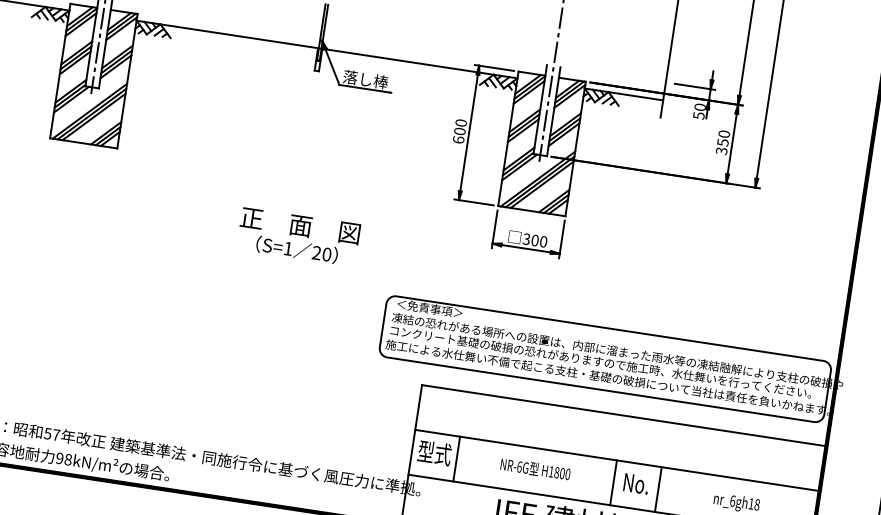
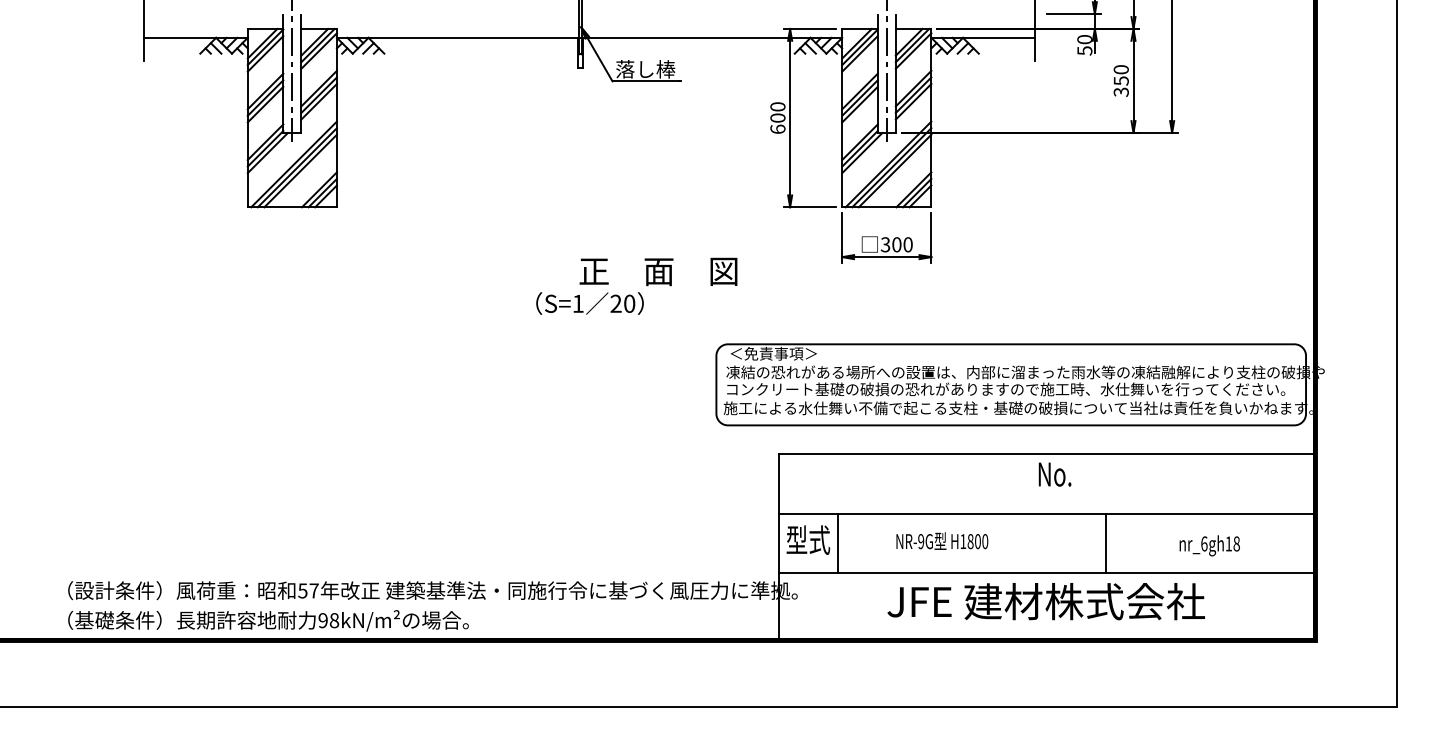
text: (300, 225) -> (658, 271), moved
text: (519, 467) -> (921, 541), NR-6G -> NR-9G
line: (613, 482) -> (1046, 543), removed
text: (636, 483) -> (1054, 474), moved

